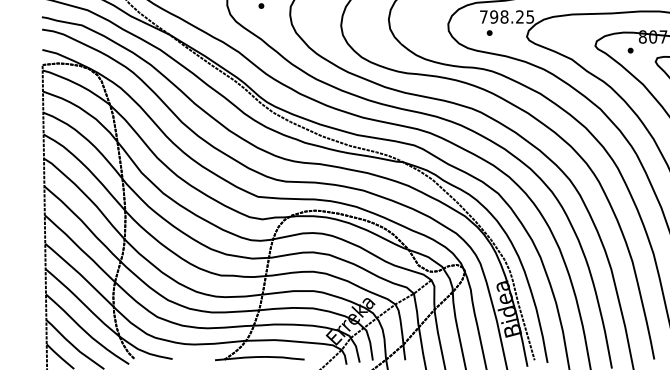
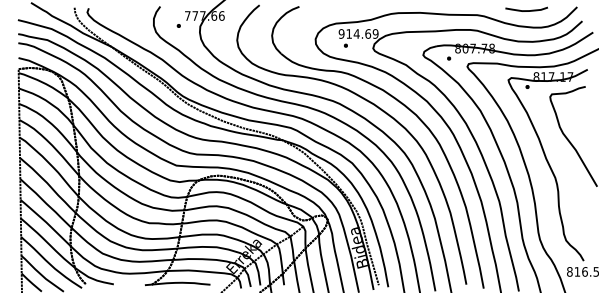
text: (506, 16) -> (358, 33), 798.25 -> 914.69

